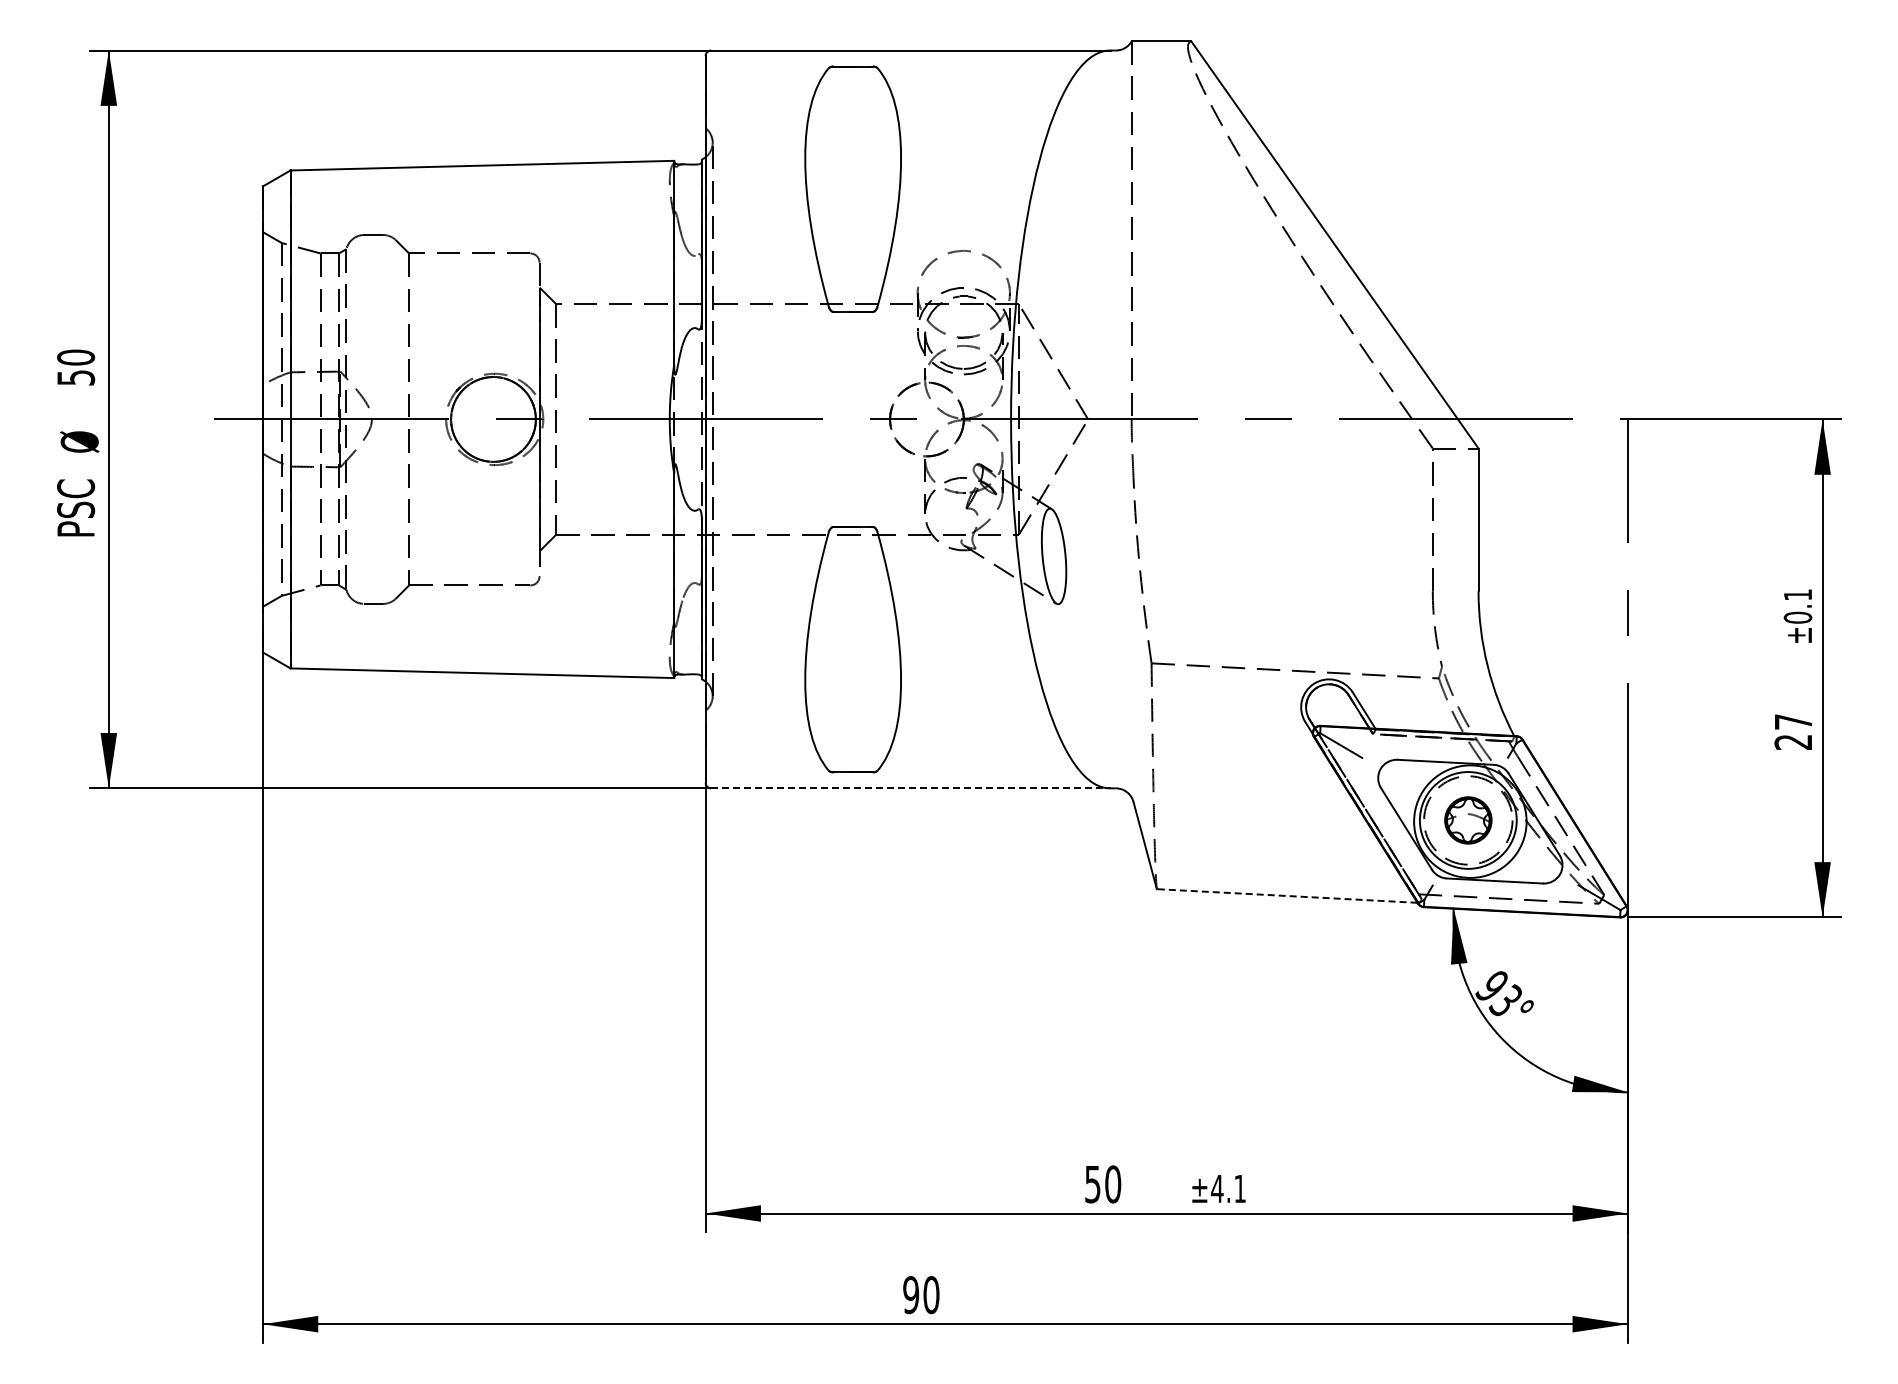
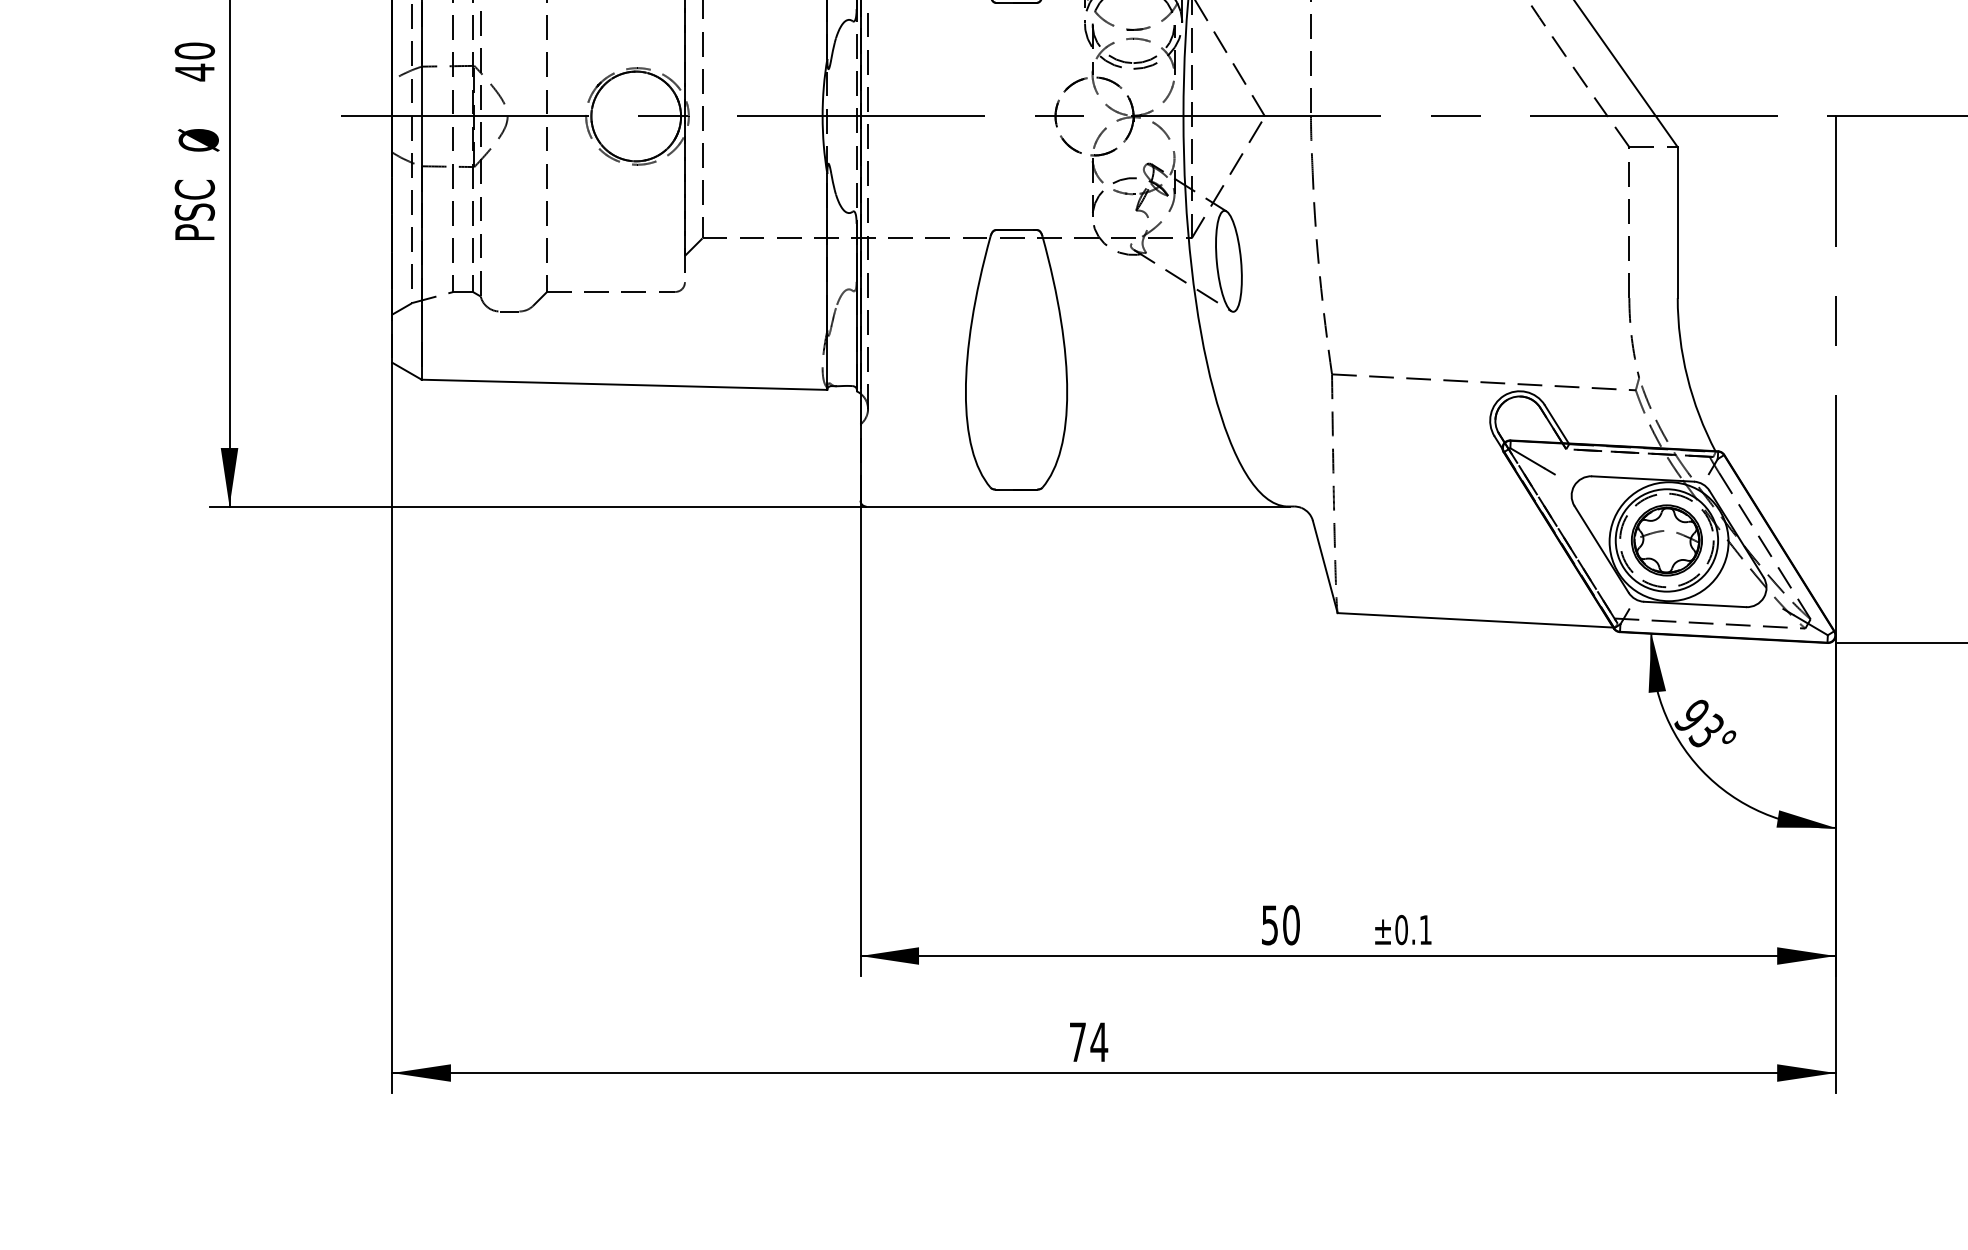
text: (76, 377) -> (195, 72), 50 -> 40
line: (911, 788) -> (1078, 506), dashed -> solid
part: (1468, 820) -> (1667, 540), size x1.43
line: (1286, 895) -> (1474, 619), dashed -> solid
text: (1217, 1188) -> (1401, 929), ±4.1 -> ±0.1
text: (921, 1295) -> (1088, 1042), 90 -> 74

